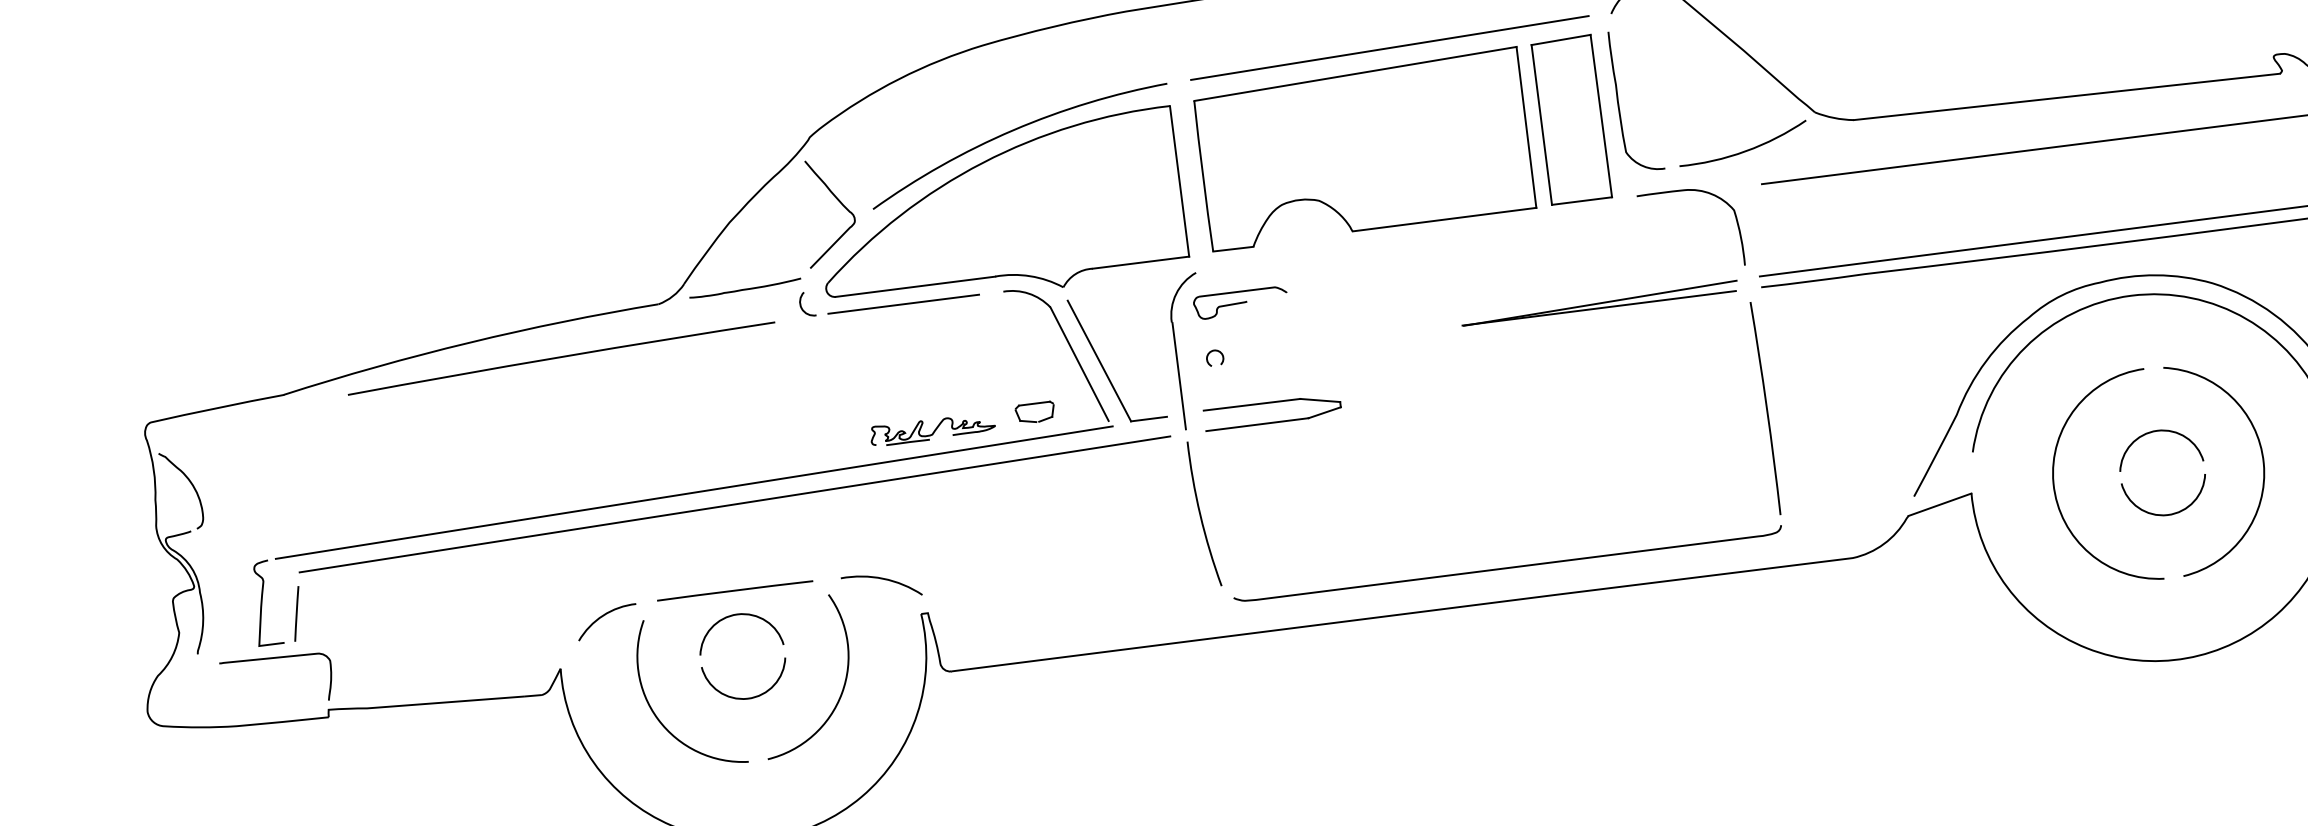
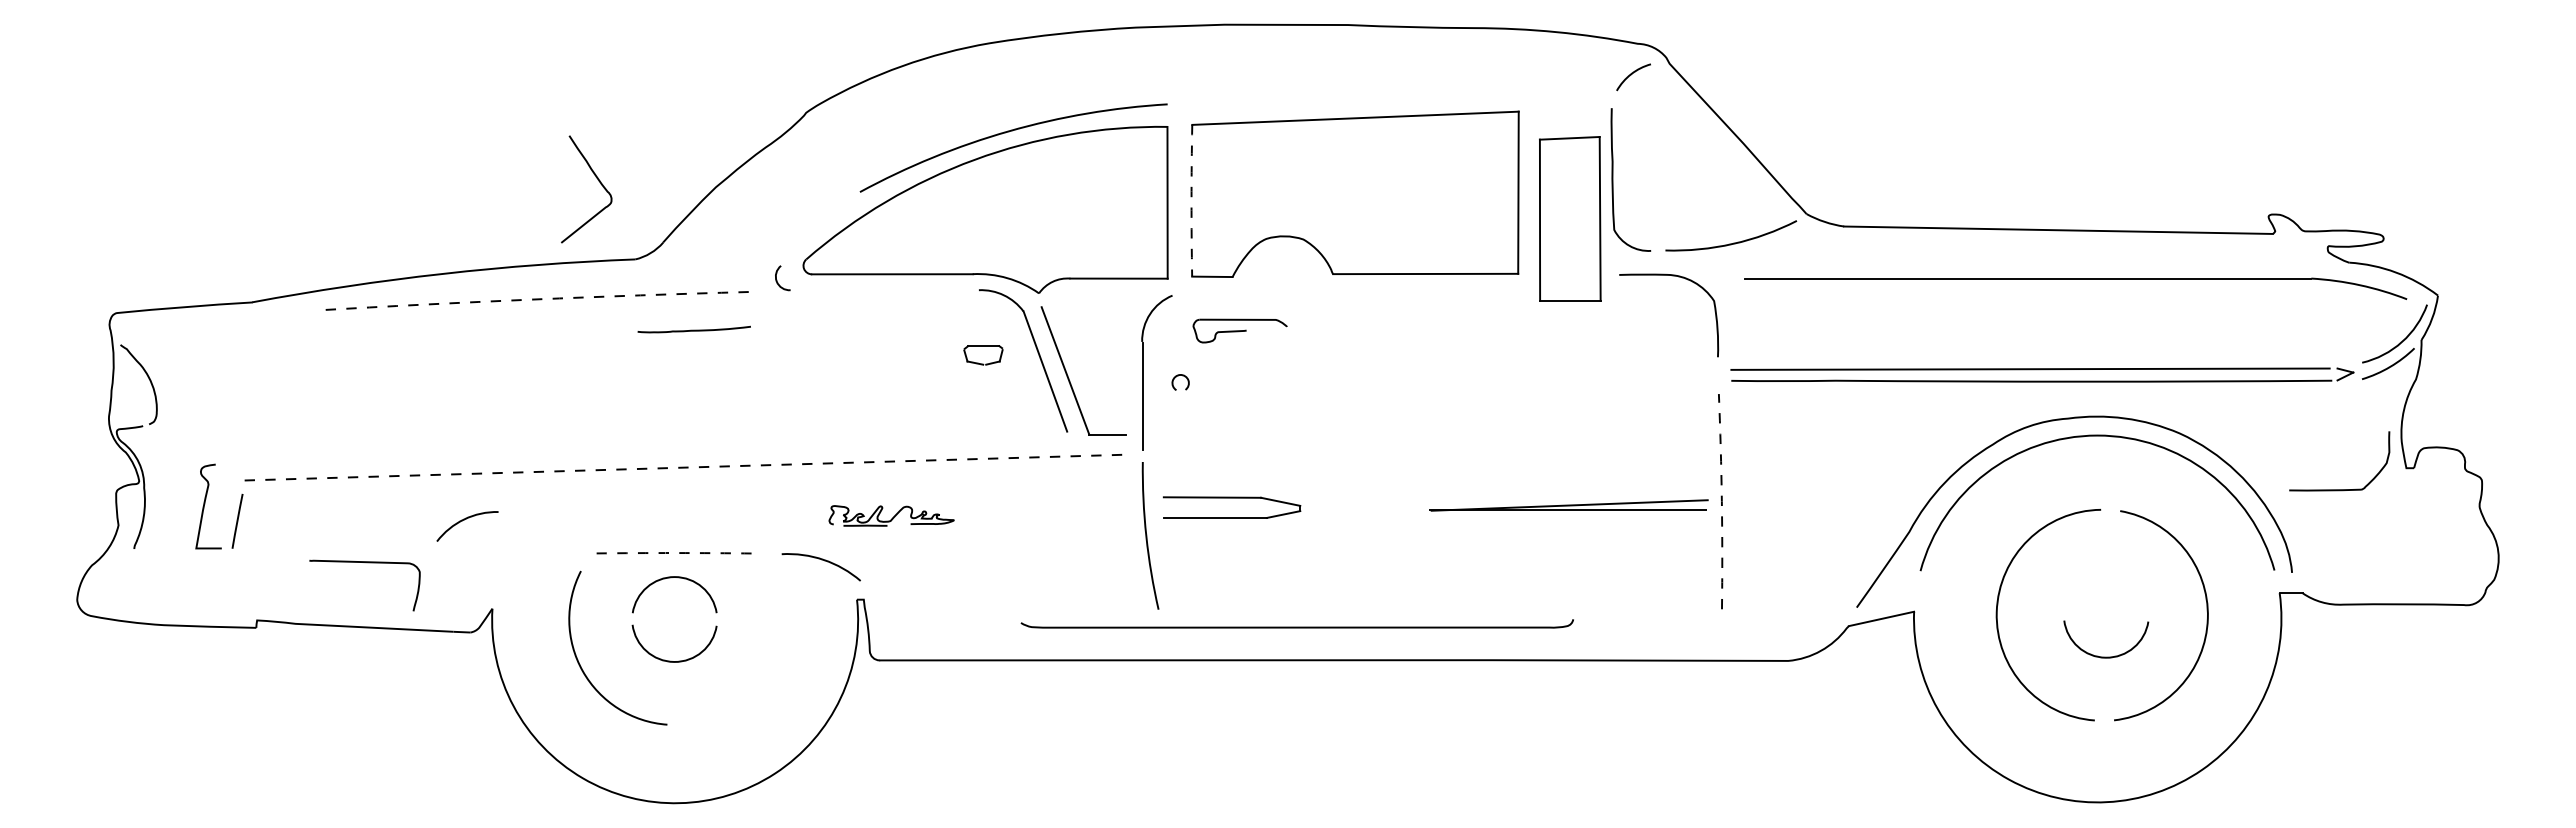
line: (1389, 47) -> (1392, 96), removed
part: (1571, 119) -> (1570, 218), moved
line: (1203, 176) -> (1191, 200), solid -> dashed
curve: (839, 202) -> (598, 181), moved
curve: (744, 288) -> (693, 329), moved
part: (1240, 302) -> (1239, 330), moved
part: (1599, 303) -> (1568, 505), moved
line: (903, 304) -> (878, 290), removed
line: (561, 356) -> (532, 299), solid -> dashed
part: (1271, 403) -> (1231, 498), moved
line: (1766, 408) -> (1721, 501), solid -> dashed
part: (1035, 412) -> (983, 355), moved
part: (932, 428) -> (891, 515), moved
arc: (2162, 431) -> (2111, 574), removed
line: (693, 492) -> (646, 450), removed
line: (734, 504) -> (685, 467), solid -> dashed
curve: (1507, 567) -> (1296, 626), moved
line: (735, 590) -> (675, 553), solid -> dashed
curve: (603, 616) -> (464, 520), moved
curve: (275, 659) -> (365, 563), moved
arc: (842, 688) -> (769, 663), removed

